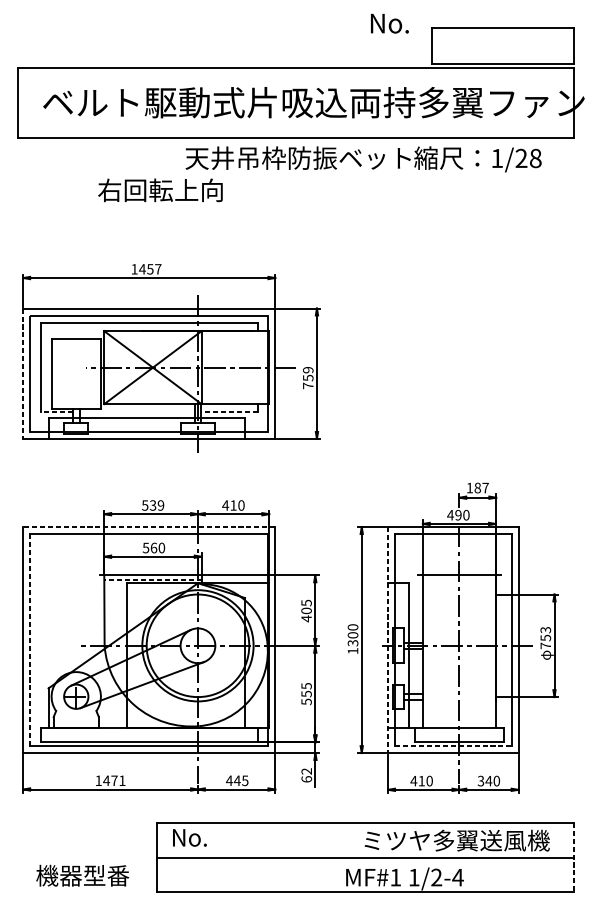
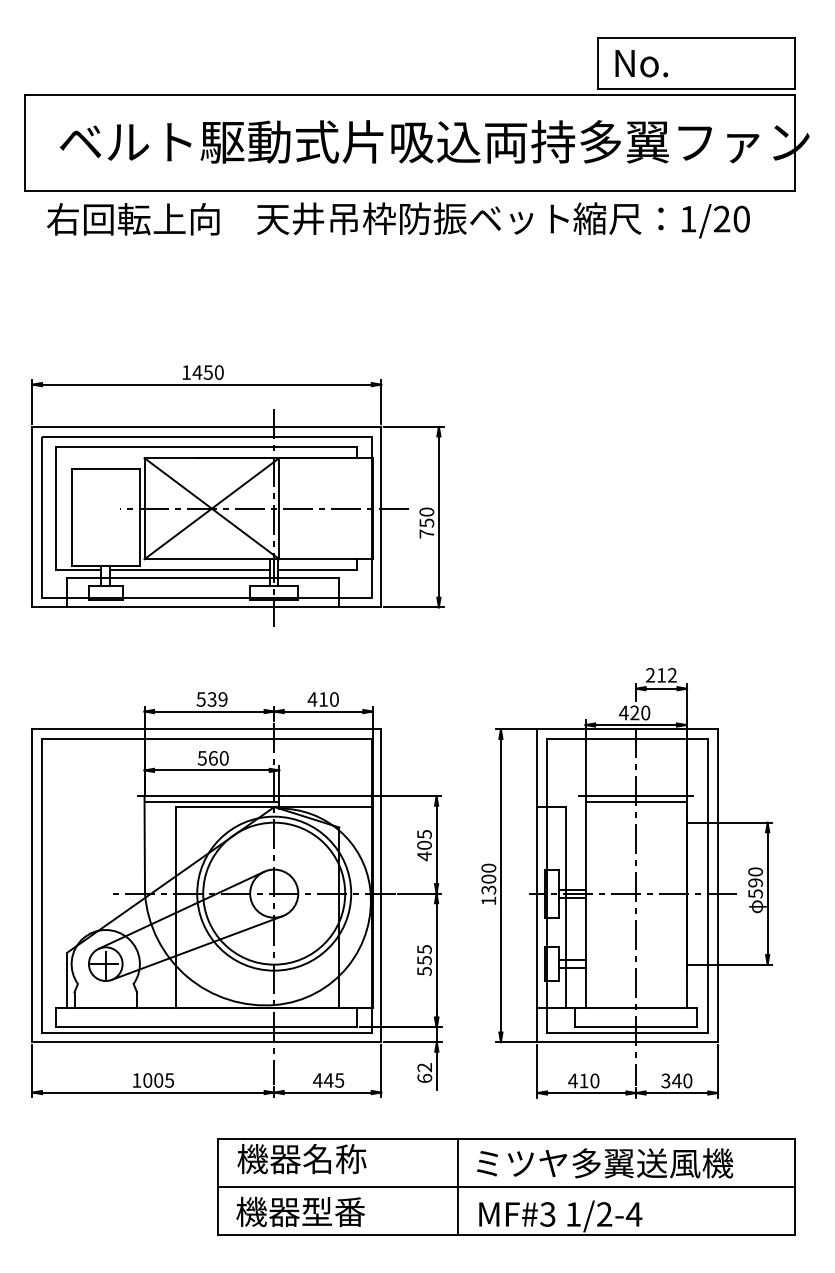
text: (389, 23) -> (641, 63), moved
text: (535, 158) -> (741, 219), 1/28 -> 1/20
text: (160, 190) -> (133, 219), moved
text: (157, 269) -> (218, 372), 1457 -> 1450
text: (308, 369) -> (426, 511), 759 -> 750
line: (23, 374) -> (32, 517), dashed -> solid
line: (56, 412) -> (78, 570), dashed -> solid
line: (137, 412) -> (190, 570), added
line: (229, 412) -> (317, 570), dashed -> solid
text: (477, 488) -> (661, 675), 187 -> 212
text: (458, 515) -> (634, 713), 490 -> 420
line: (149, 527) -> (206, 729), dashed -> solid
line: (152, 579) -> (211, 802), dashed -> solid
line: (459, 579) -> (635, 802), added
text: (545, 637) -> (755, 882), 753 -> 590
line: (30, 639) -> (42, 885), dashed -> solid
line: (388, 640) -> (537, 886), dashed -> solid
line: (453, 746) -> (627, 1032), dashed -> solid
text: (114, 780) -> (158, 1080), 1471 -> 1005
text: (217, 837) -> (301, 1159), No. -> 機器名称
text: (457, 840) -> (605, 1163), moved
line: (331, 857) -> (458, 1186), added
line: (574, 858) -> (795, 1187), dashed -> solid
text: (82, 875) -> (300, 1211), moved
text: (395, 877) -> (547, 1214), MF#1 -> MF#3

